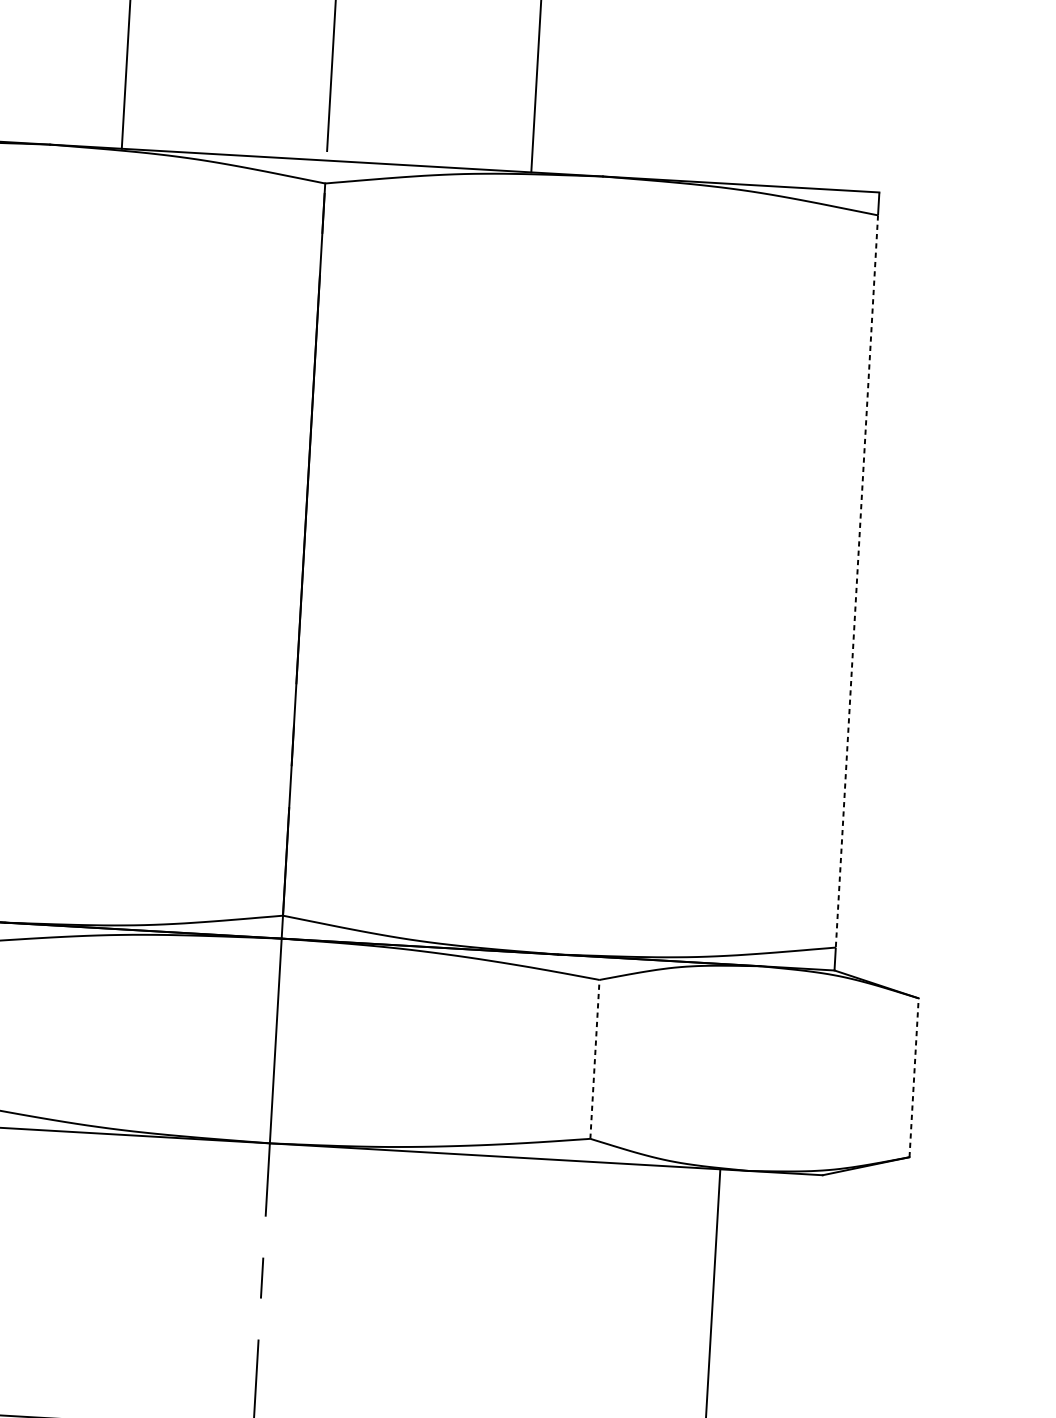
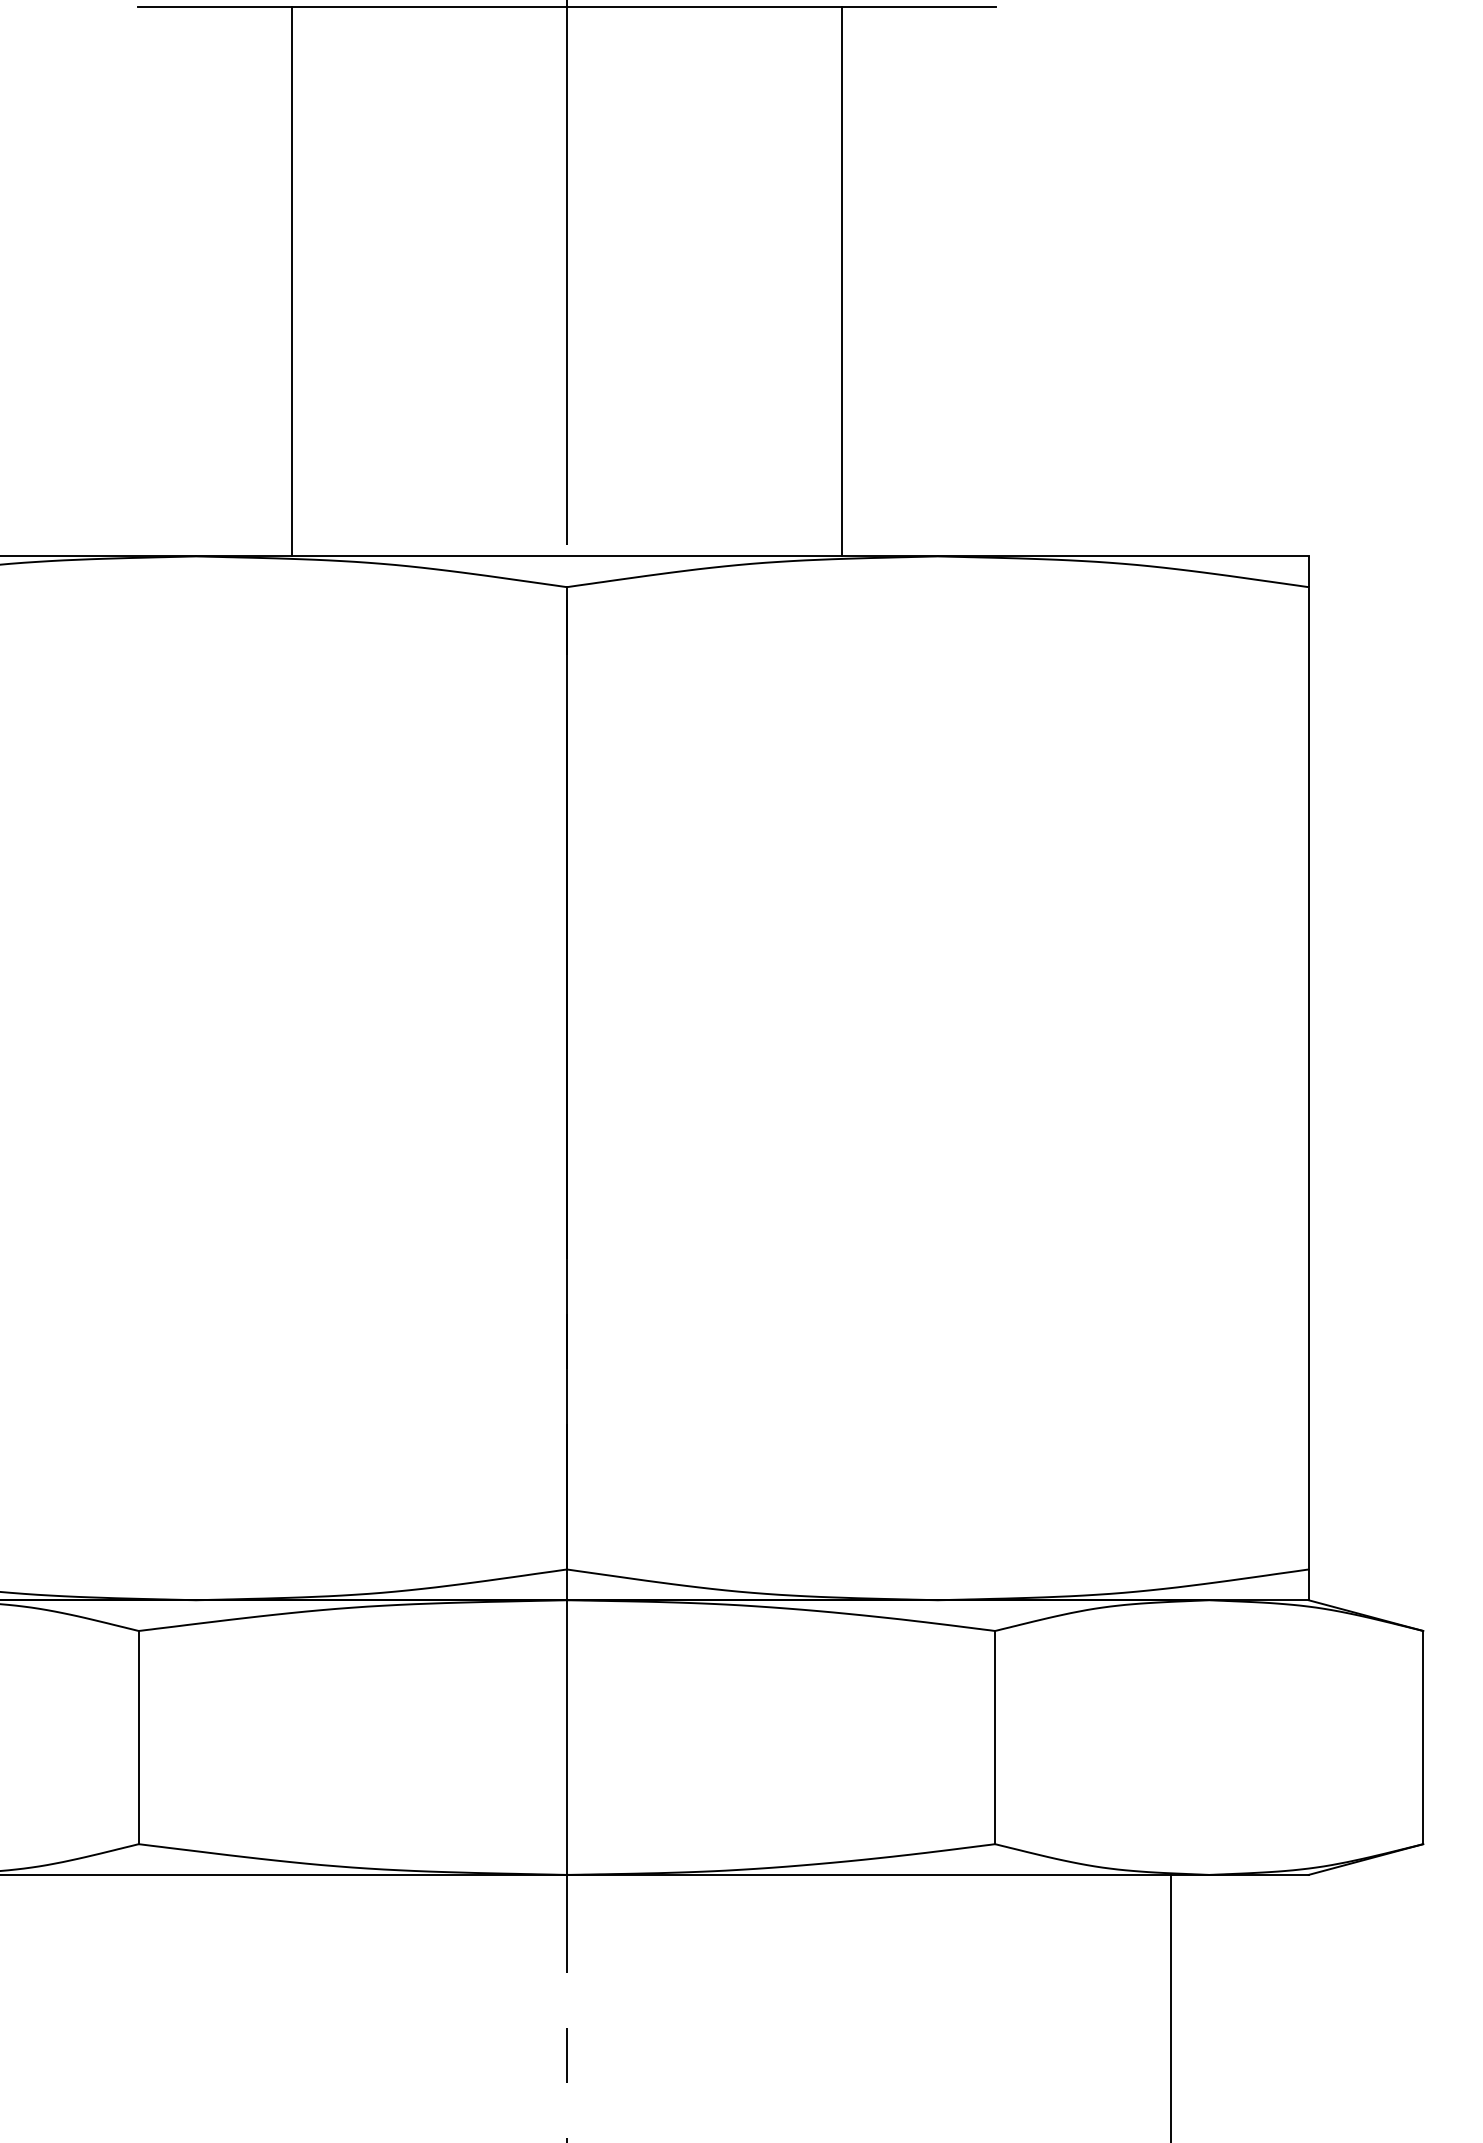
line: (856, 581) -> (1308, 1078), dashed -> solid
line: (595, 1059) -> (995, 1737), dashed -> solid
line: (914, 1077) -> (1423, 1737), dashed -> solid

